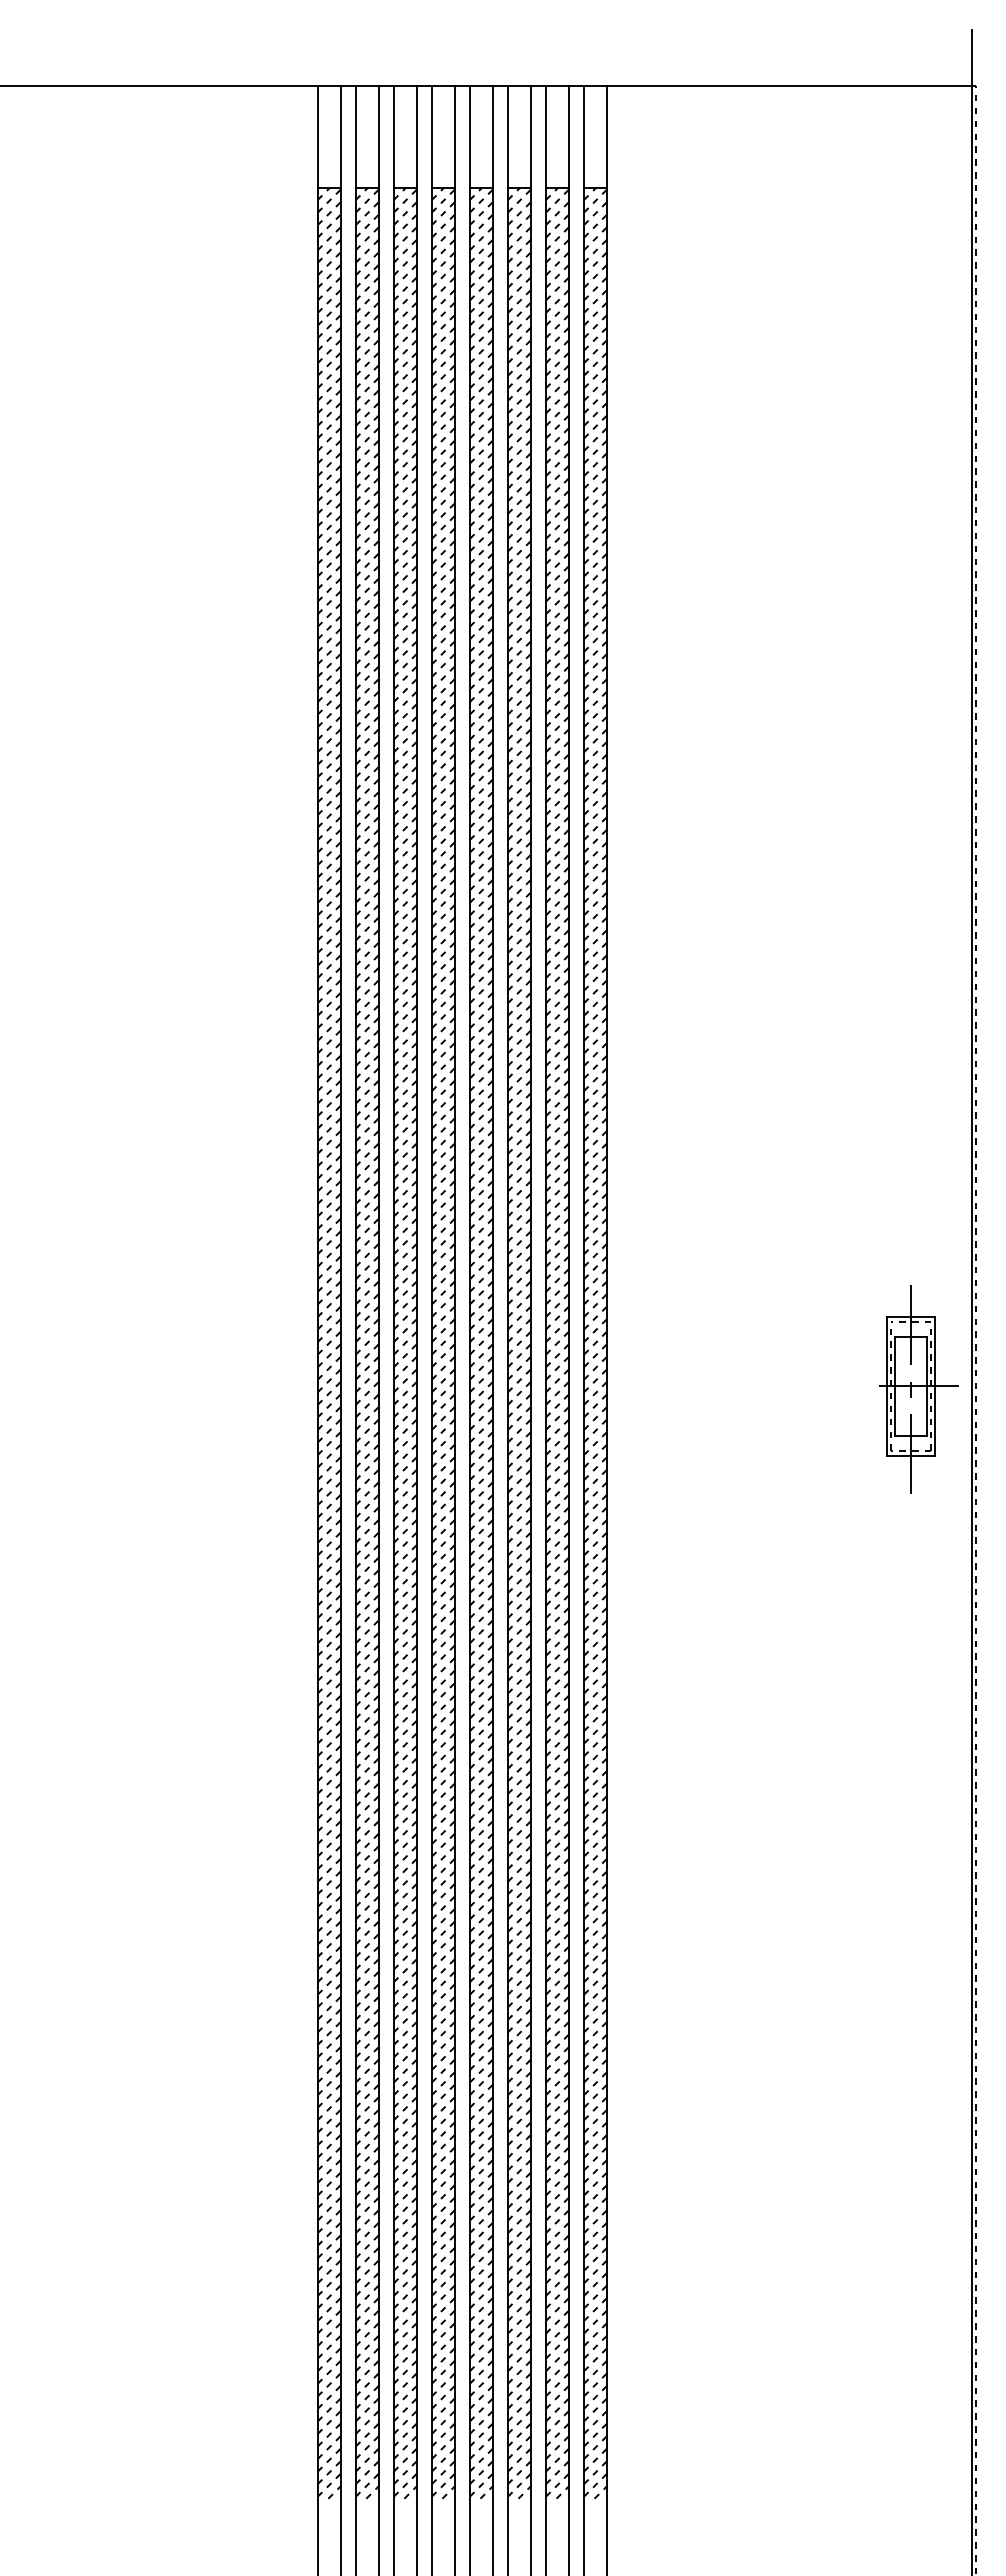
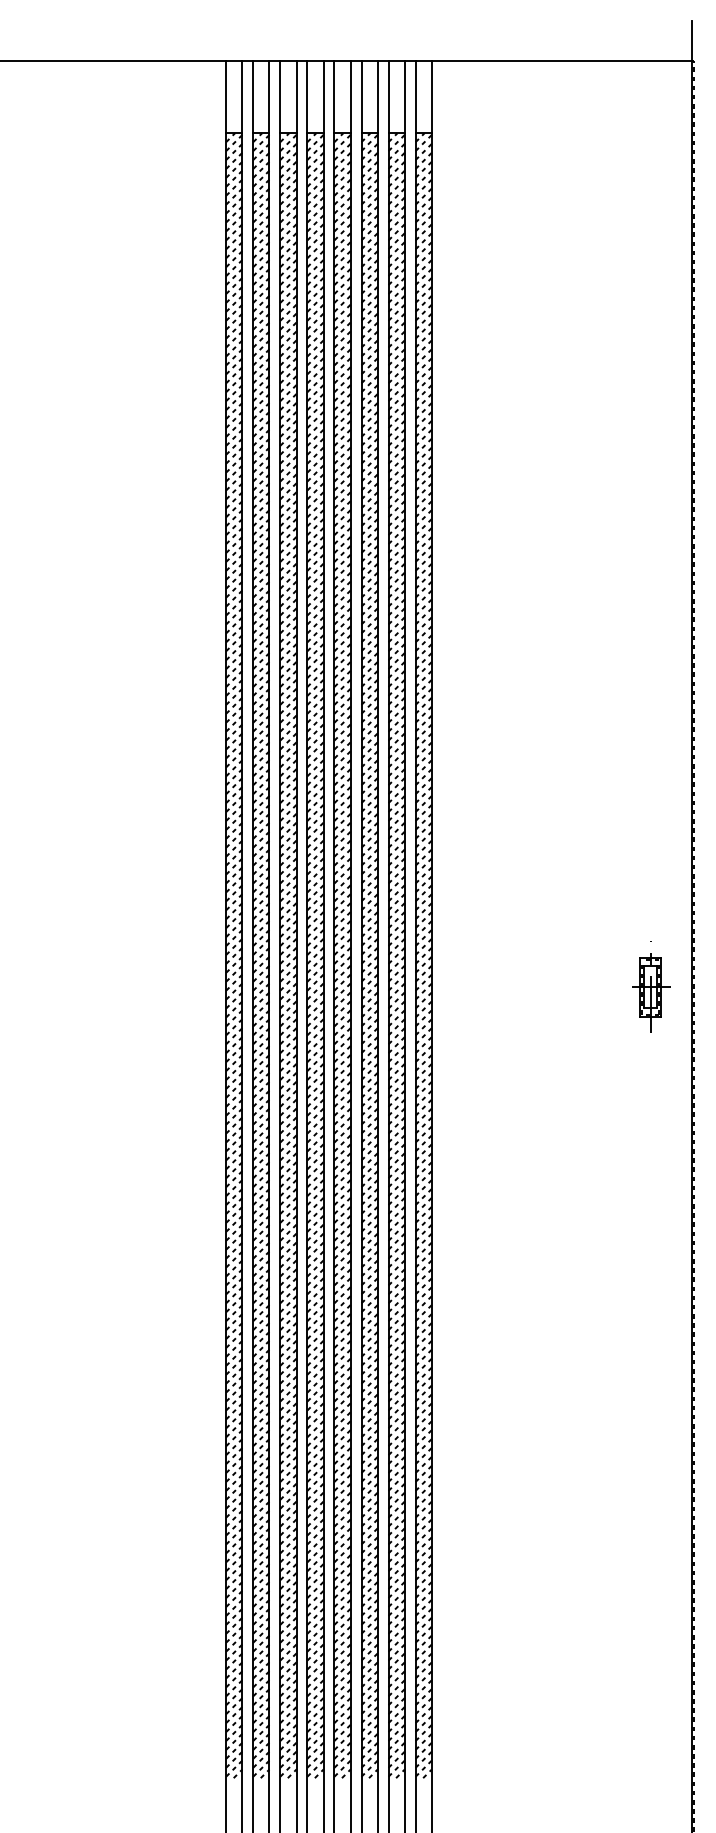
part: (918, 1389) -> (653, 988), size x0.6

